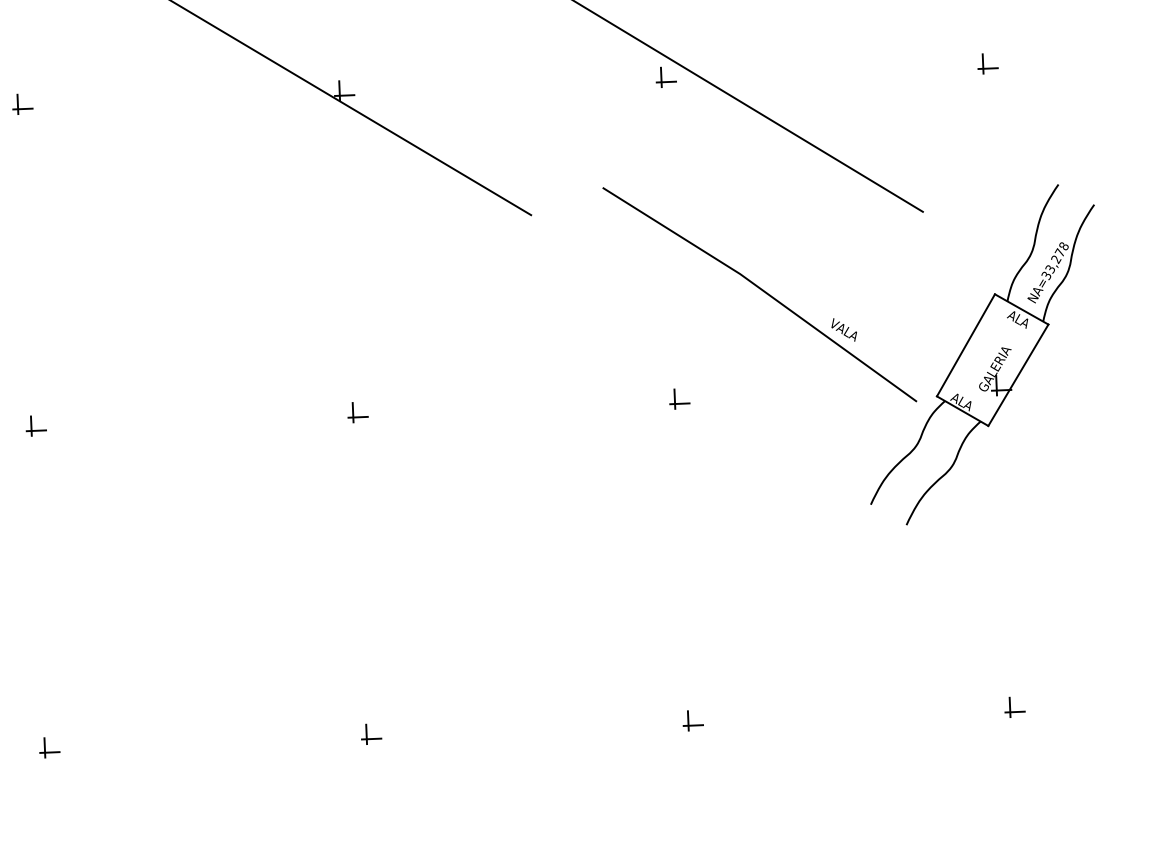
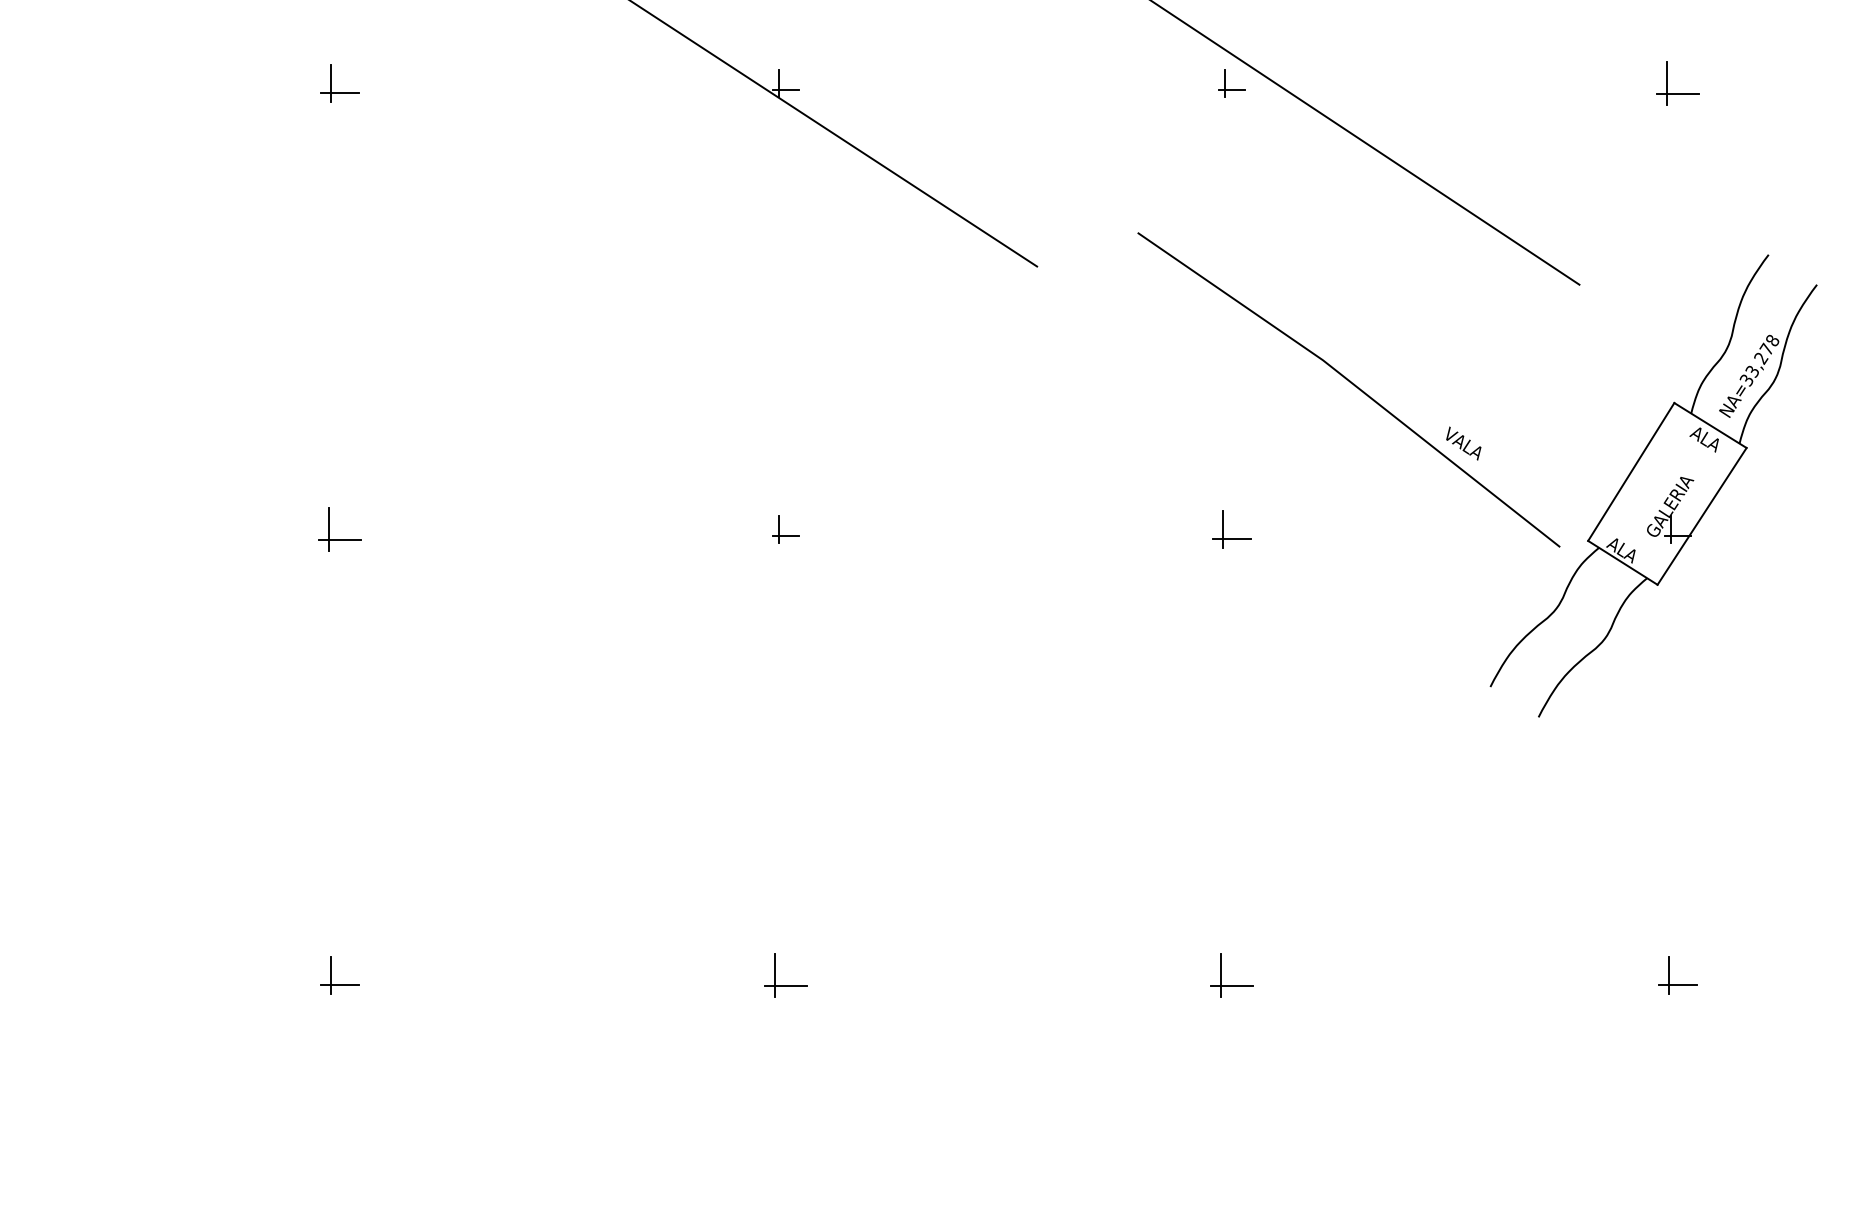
part: (987, 63) -> (1677, 83), size x1.6
part: (22, 104) -> (339, 83), size x1.4
part: (679, 398) -> (1231, 529), size x1.4
part: (35, 425) -> (339, 529), size x1.6
part: (1014, 707) -> (1677, 975), size x1.4
part: (692, 720) -> (1231, 975), size x1.6
part: (371, 734) -> (785, 975), size x1.6
part: (49, 747) -> (339, 975), size x1.4

